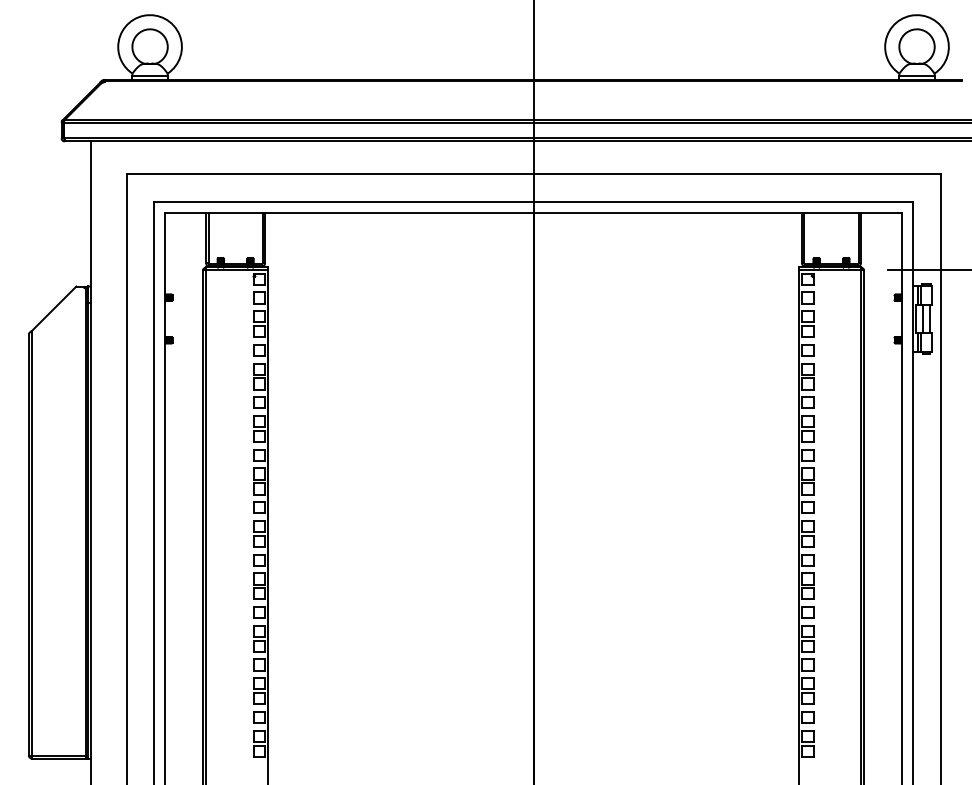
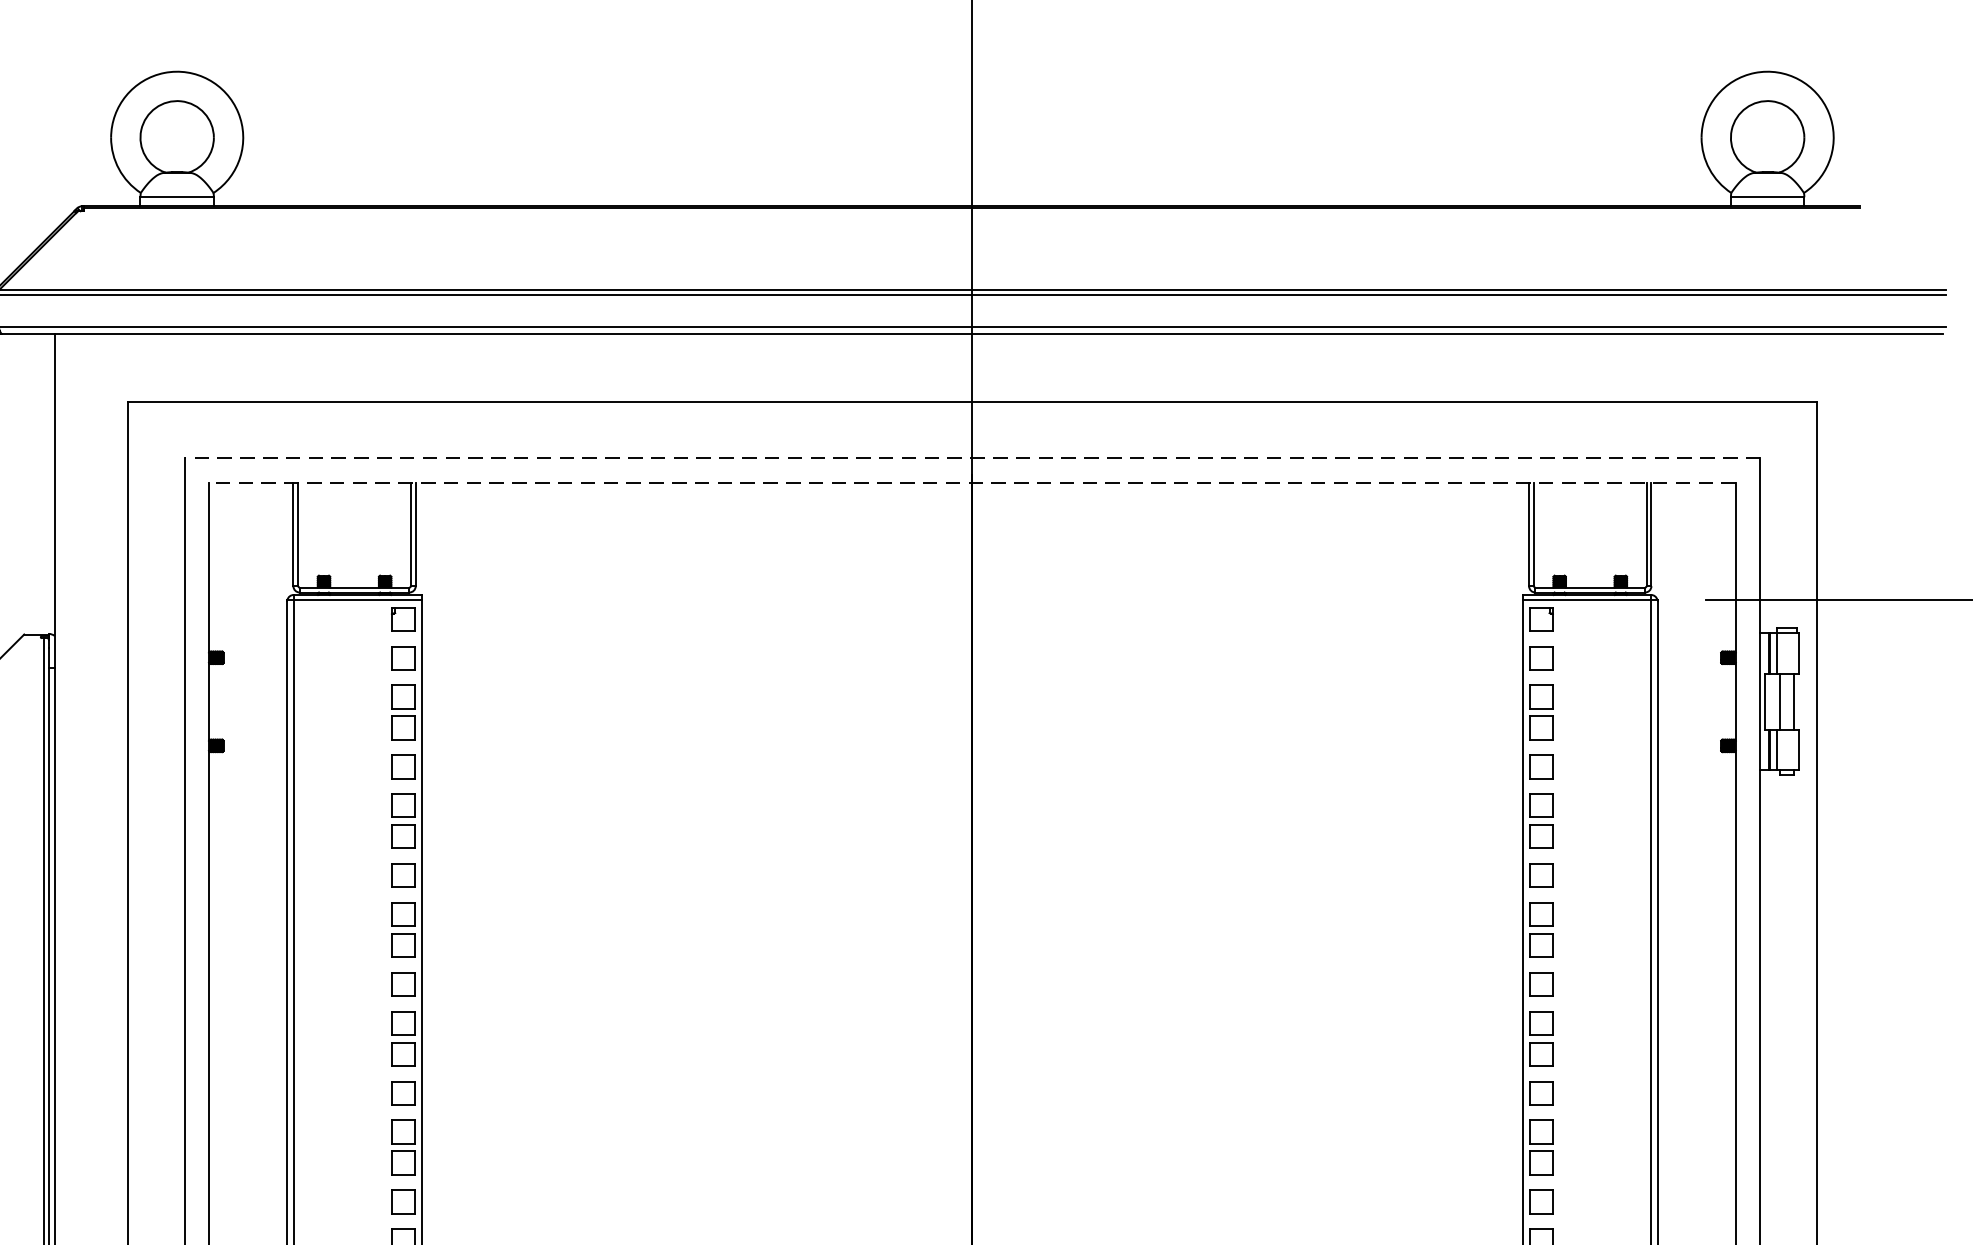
line: (533, 201) -> (972, 458), solid -> dashed
line: (533, 213) -> (972, 483), solid -> dashed

